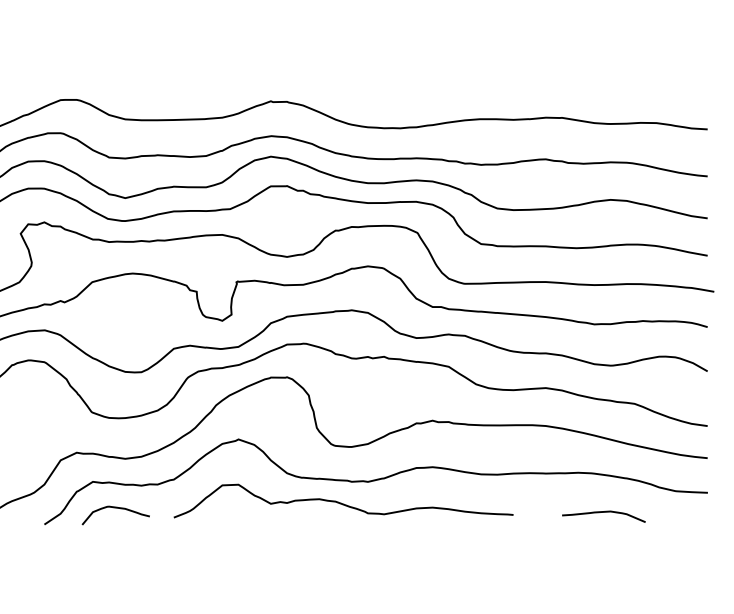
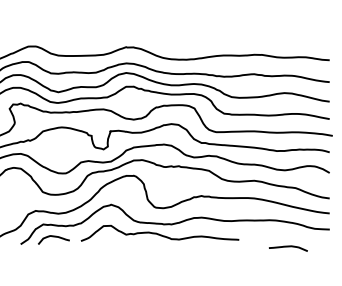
curve: (604, 514) -> (288, 247), moved

